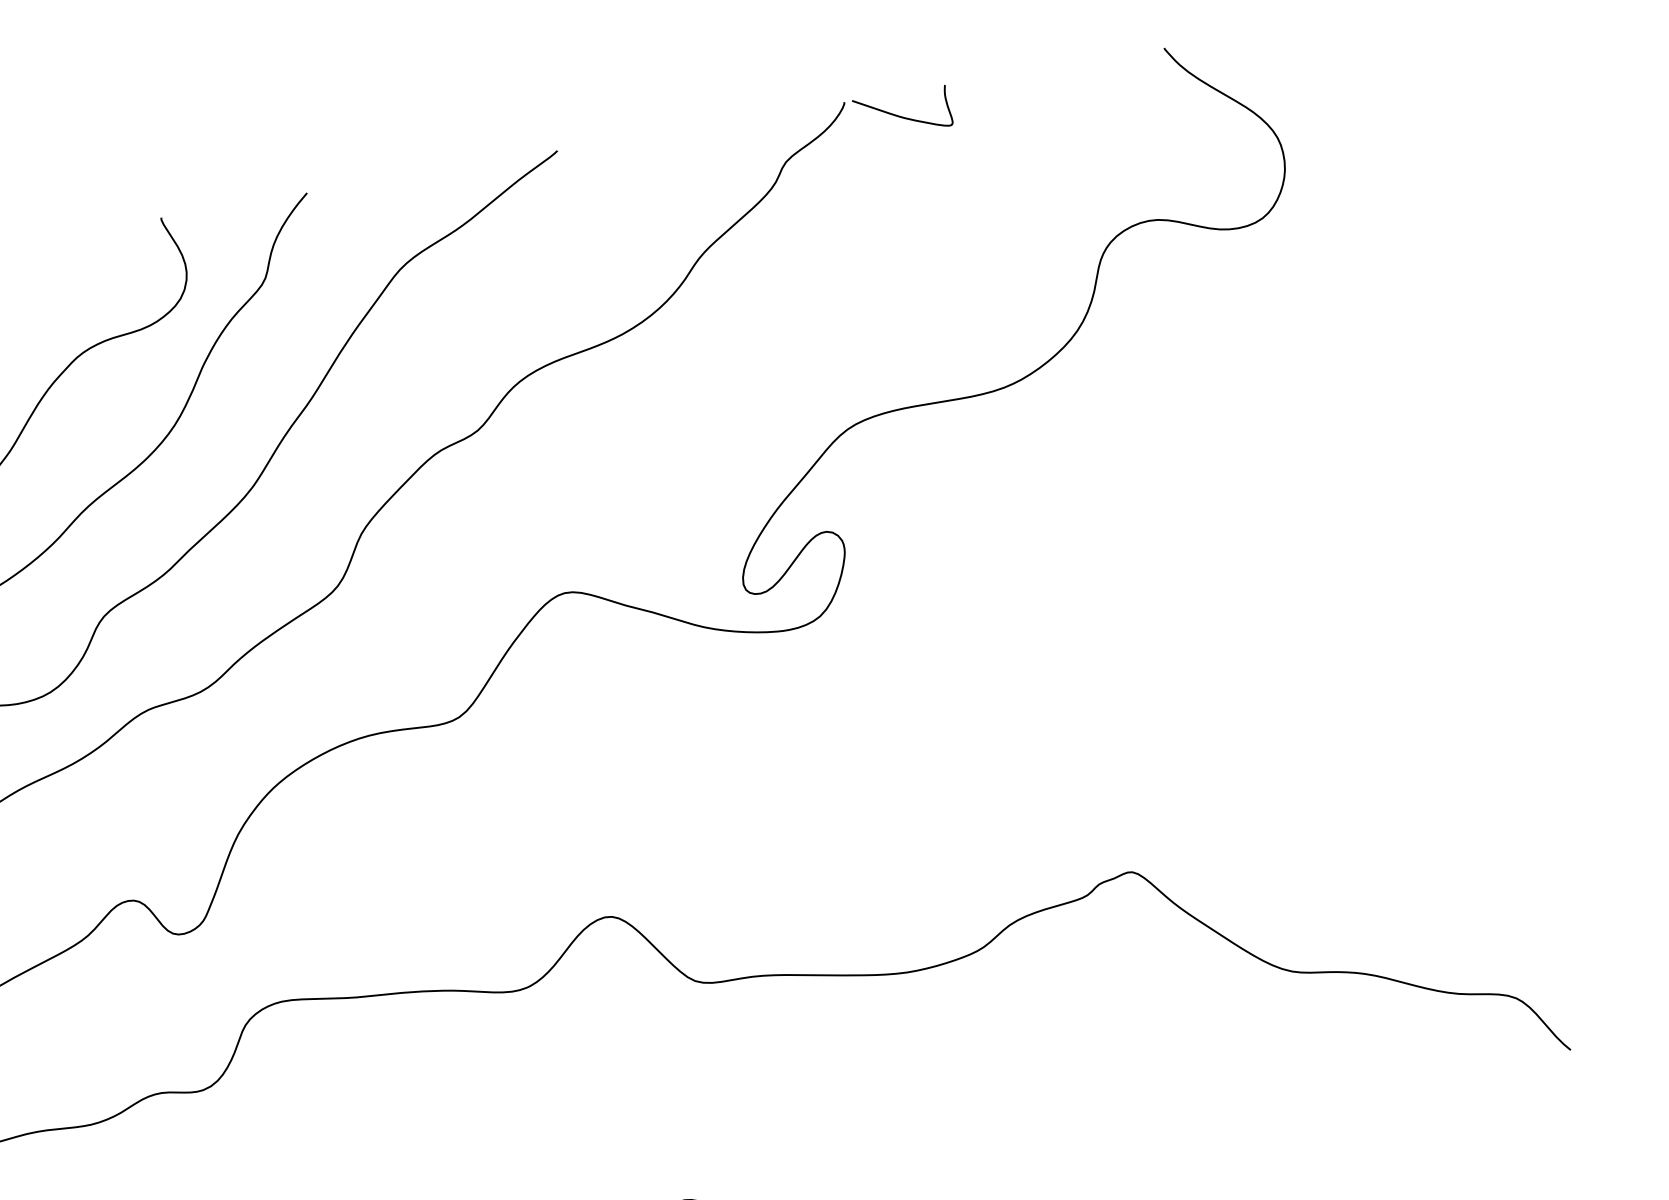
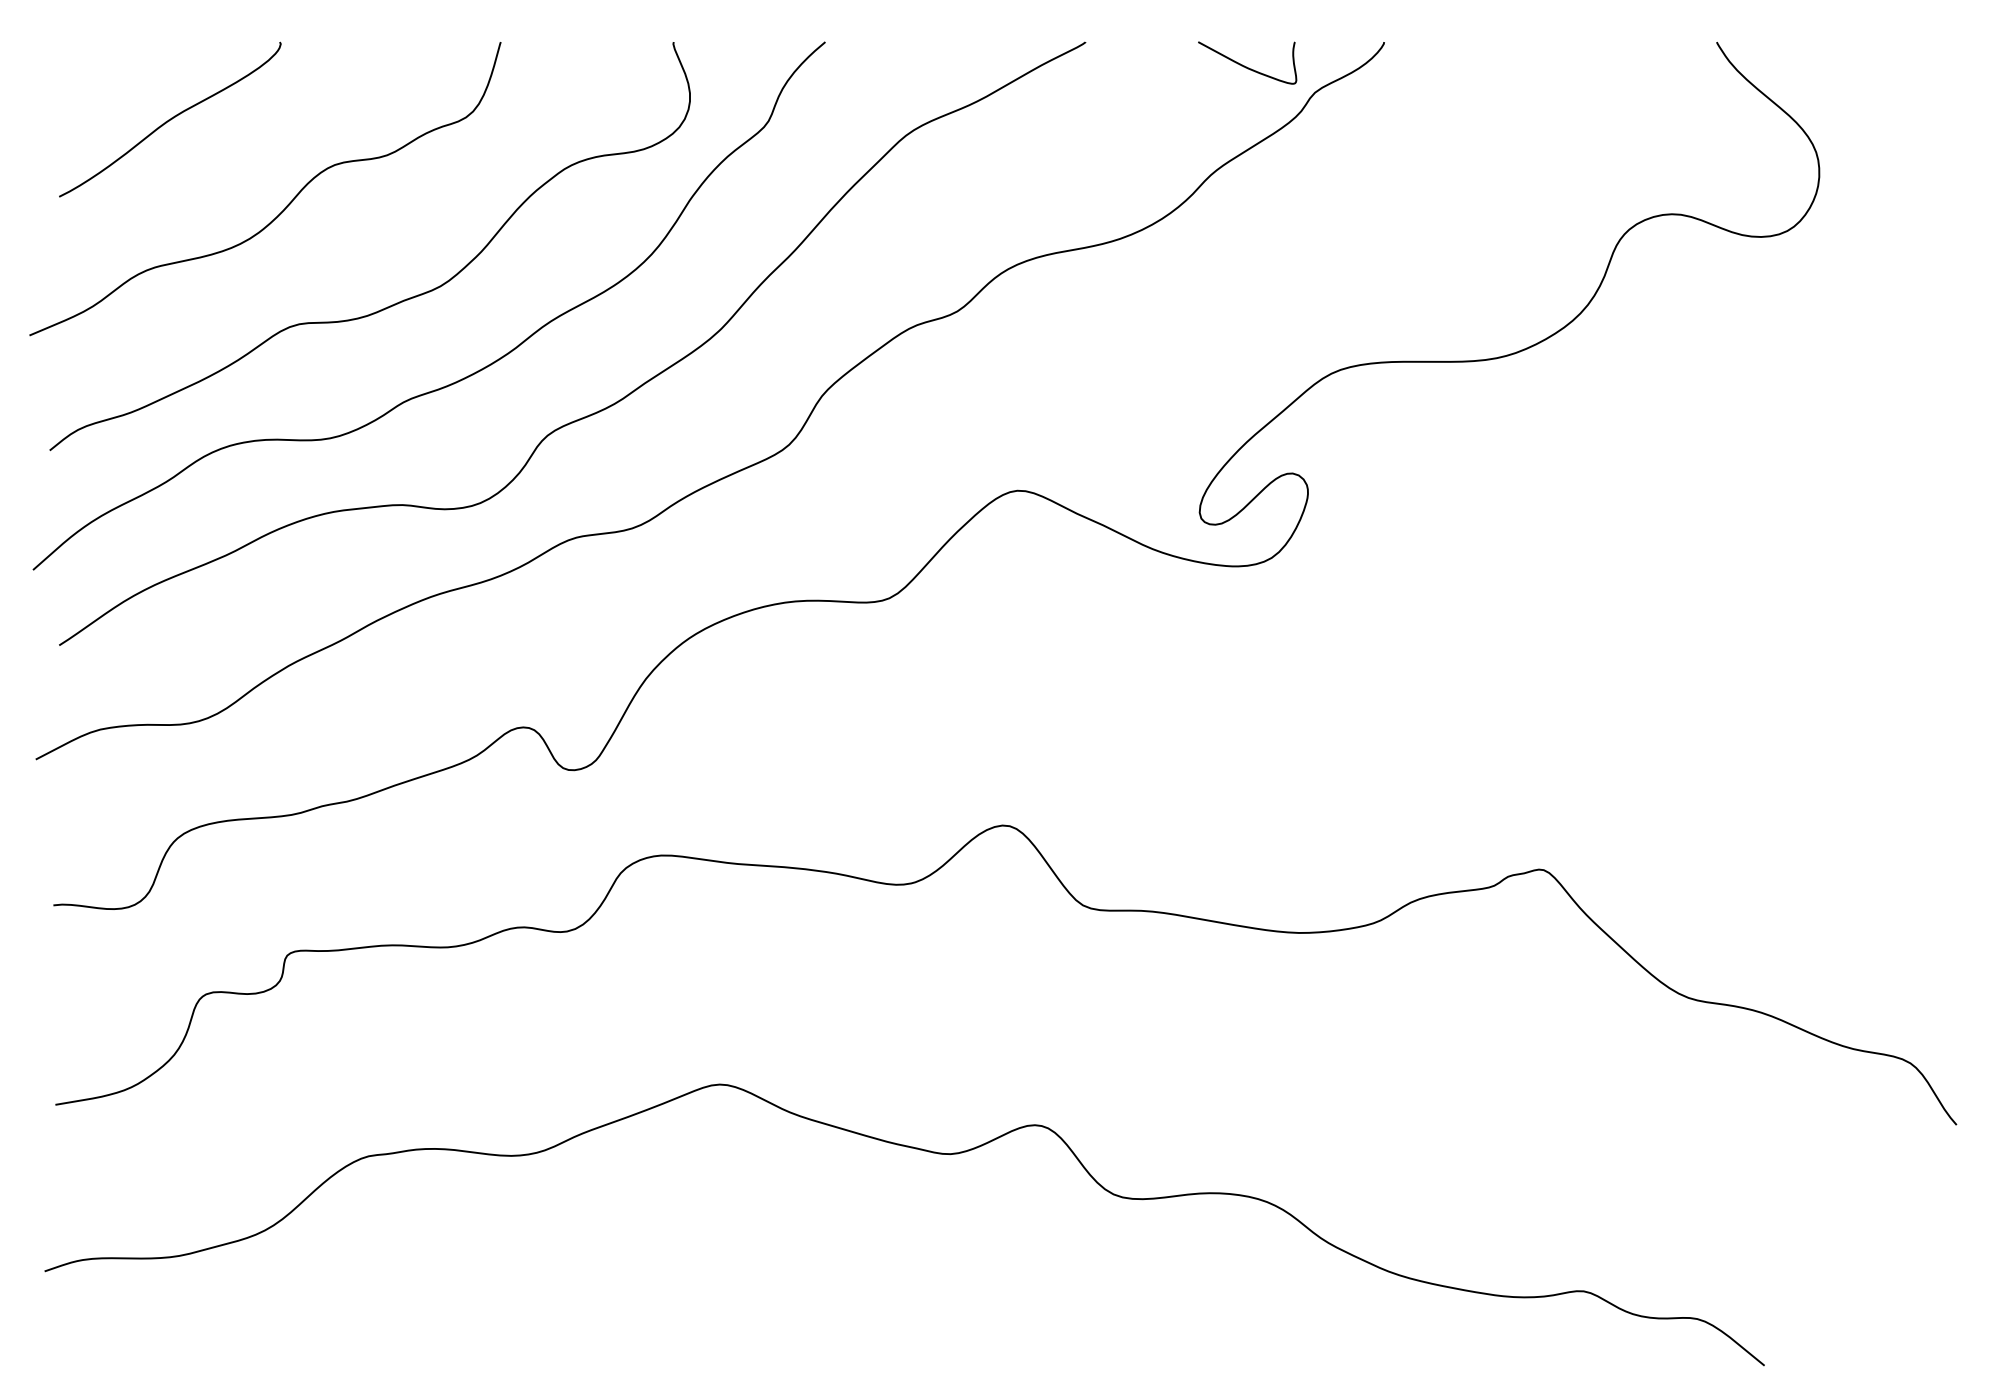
curve: (902, 116) -> (1246, 66), moved

